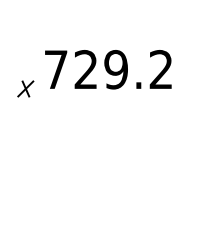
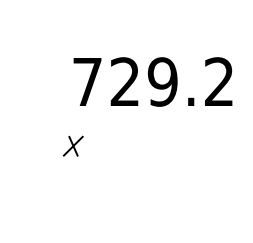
part: (25, 88) -> (72, 145), moved

